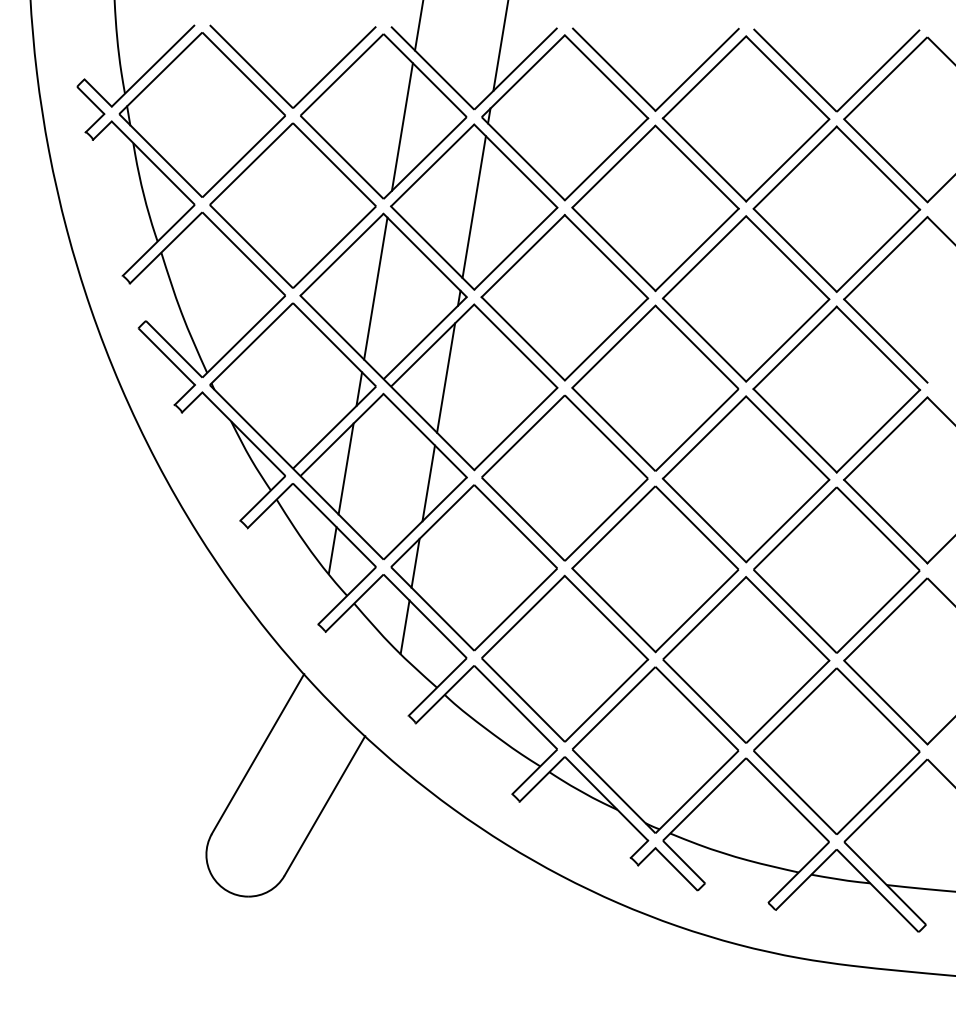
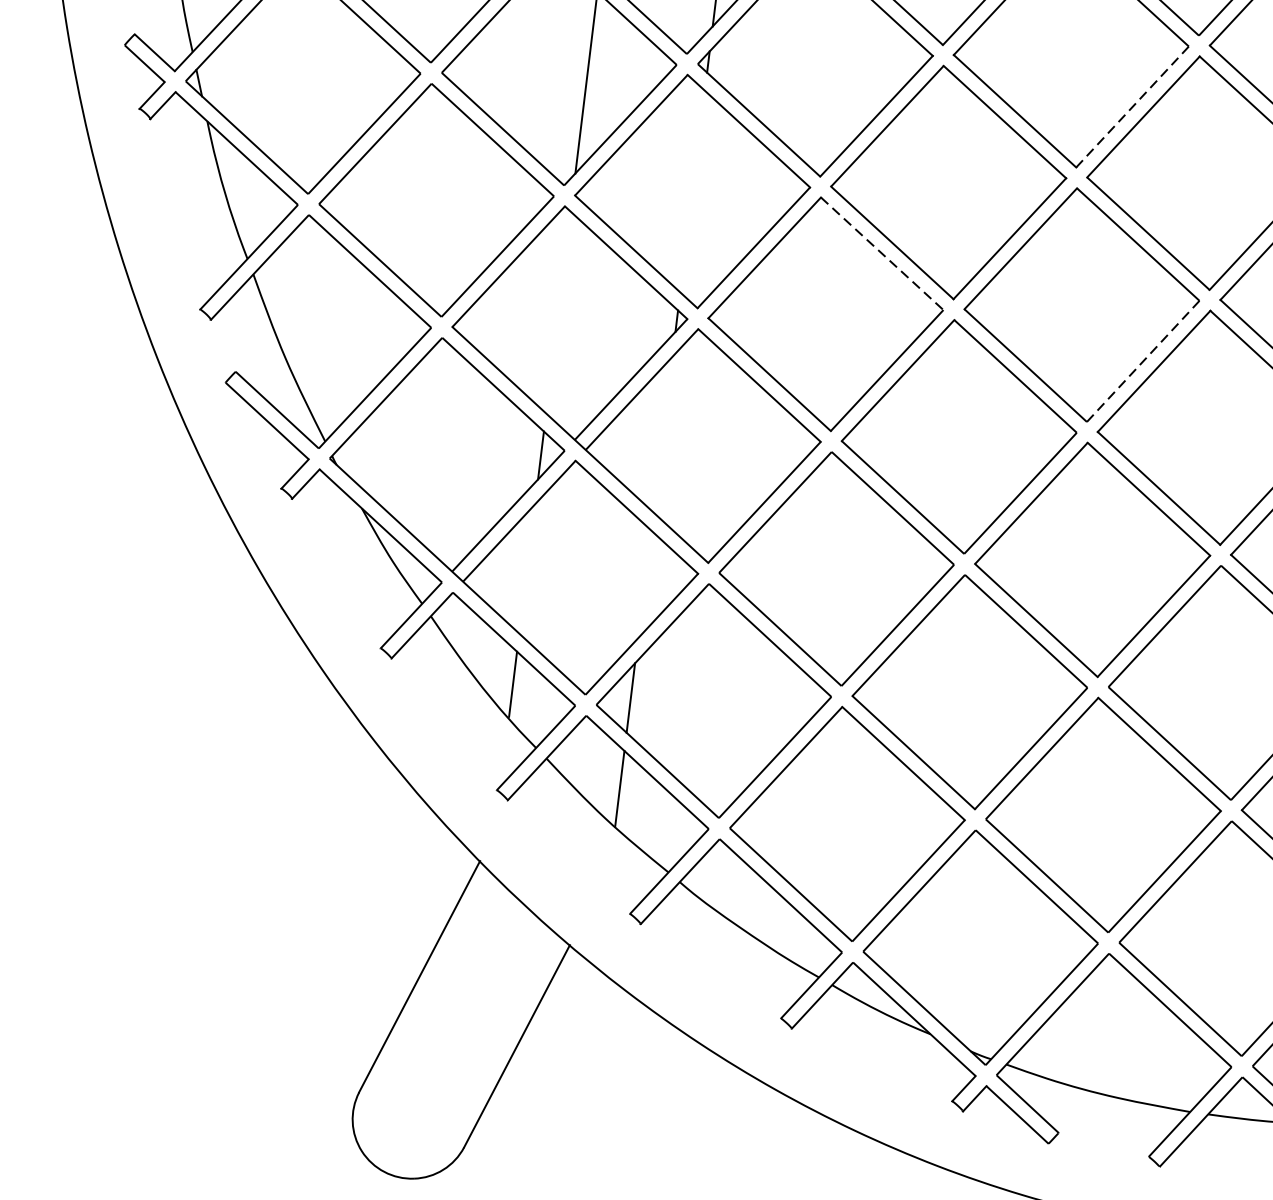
line: (787, 160) -> (1132, 107), solid -> dashed
line: (473, 207) -> (691, 192), removed
line: (606, 256) -> (882, 253), solid -> dashed
line: (375, 288) -> (557, 312), removed
line: (787, 340) -> (1142, 361), solid -> dashed
line: (446, 377) -> (663, 433), removed
line: (345, 468) -> (526, 568), removed
line: (428, 483) -> (644, 584), removed

